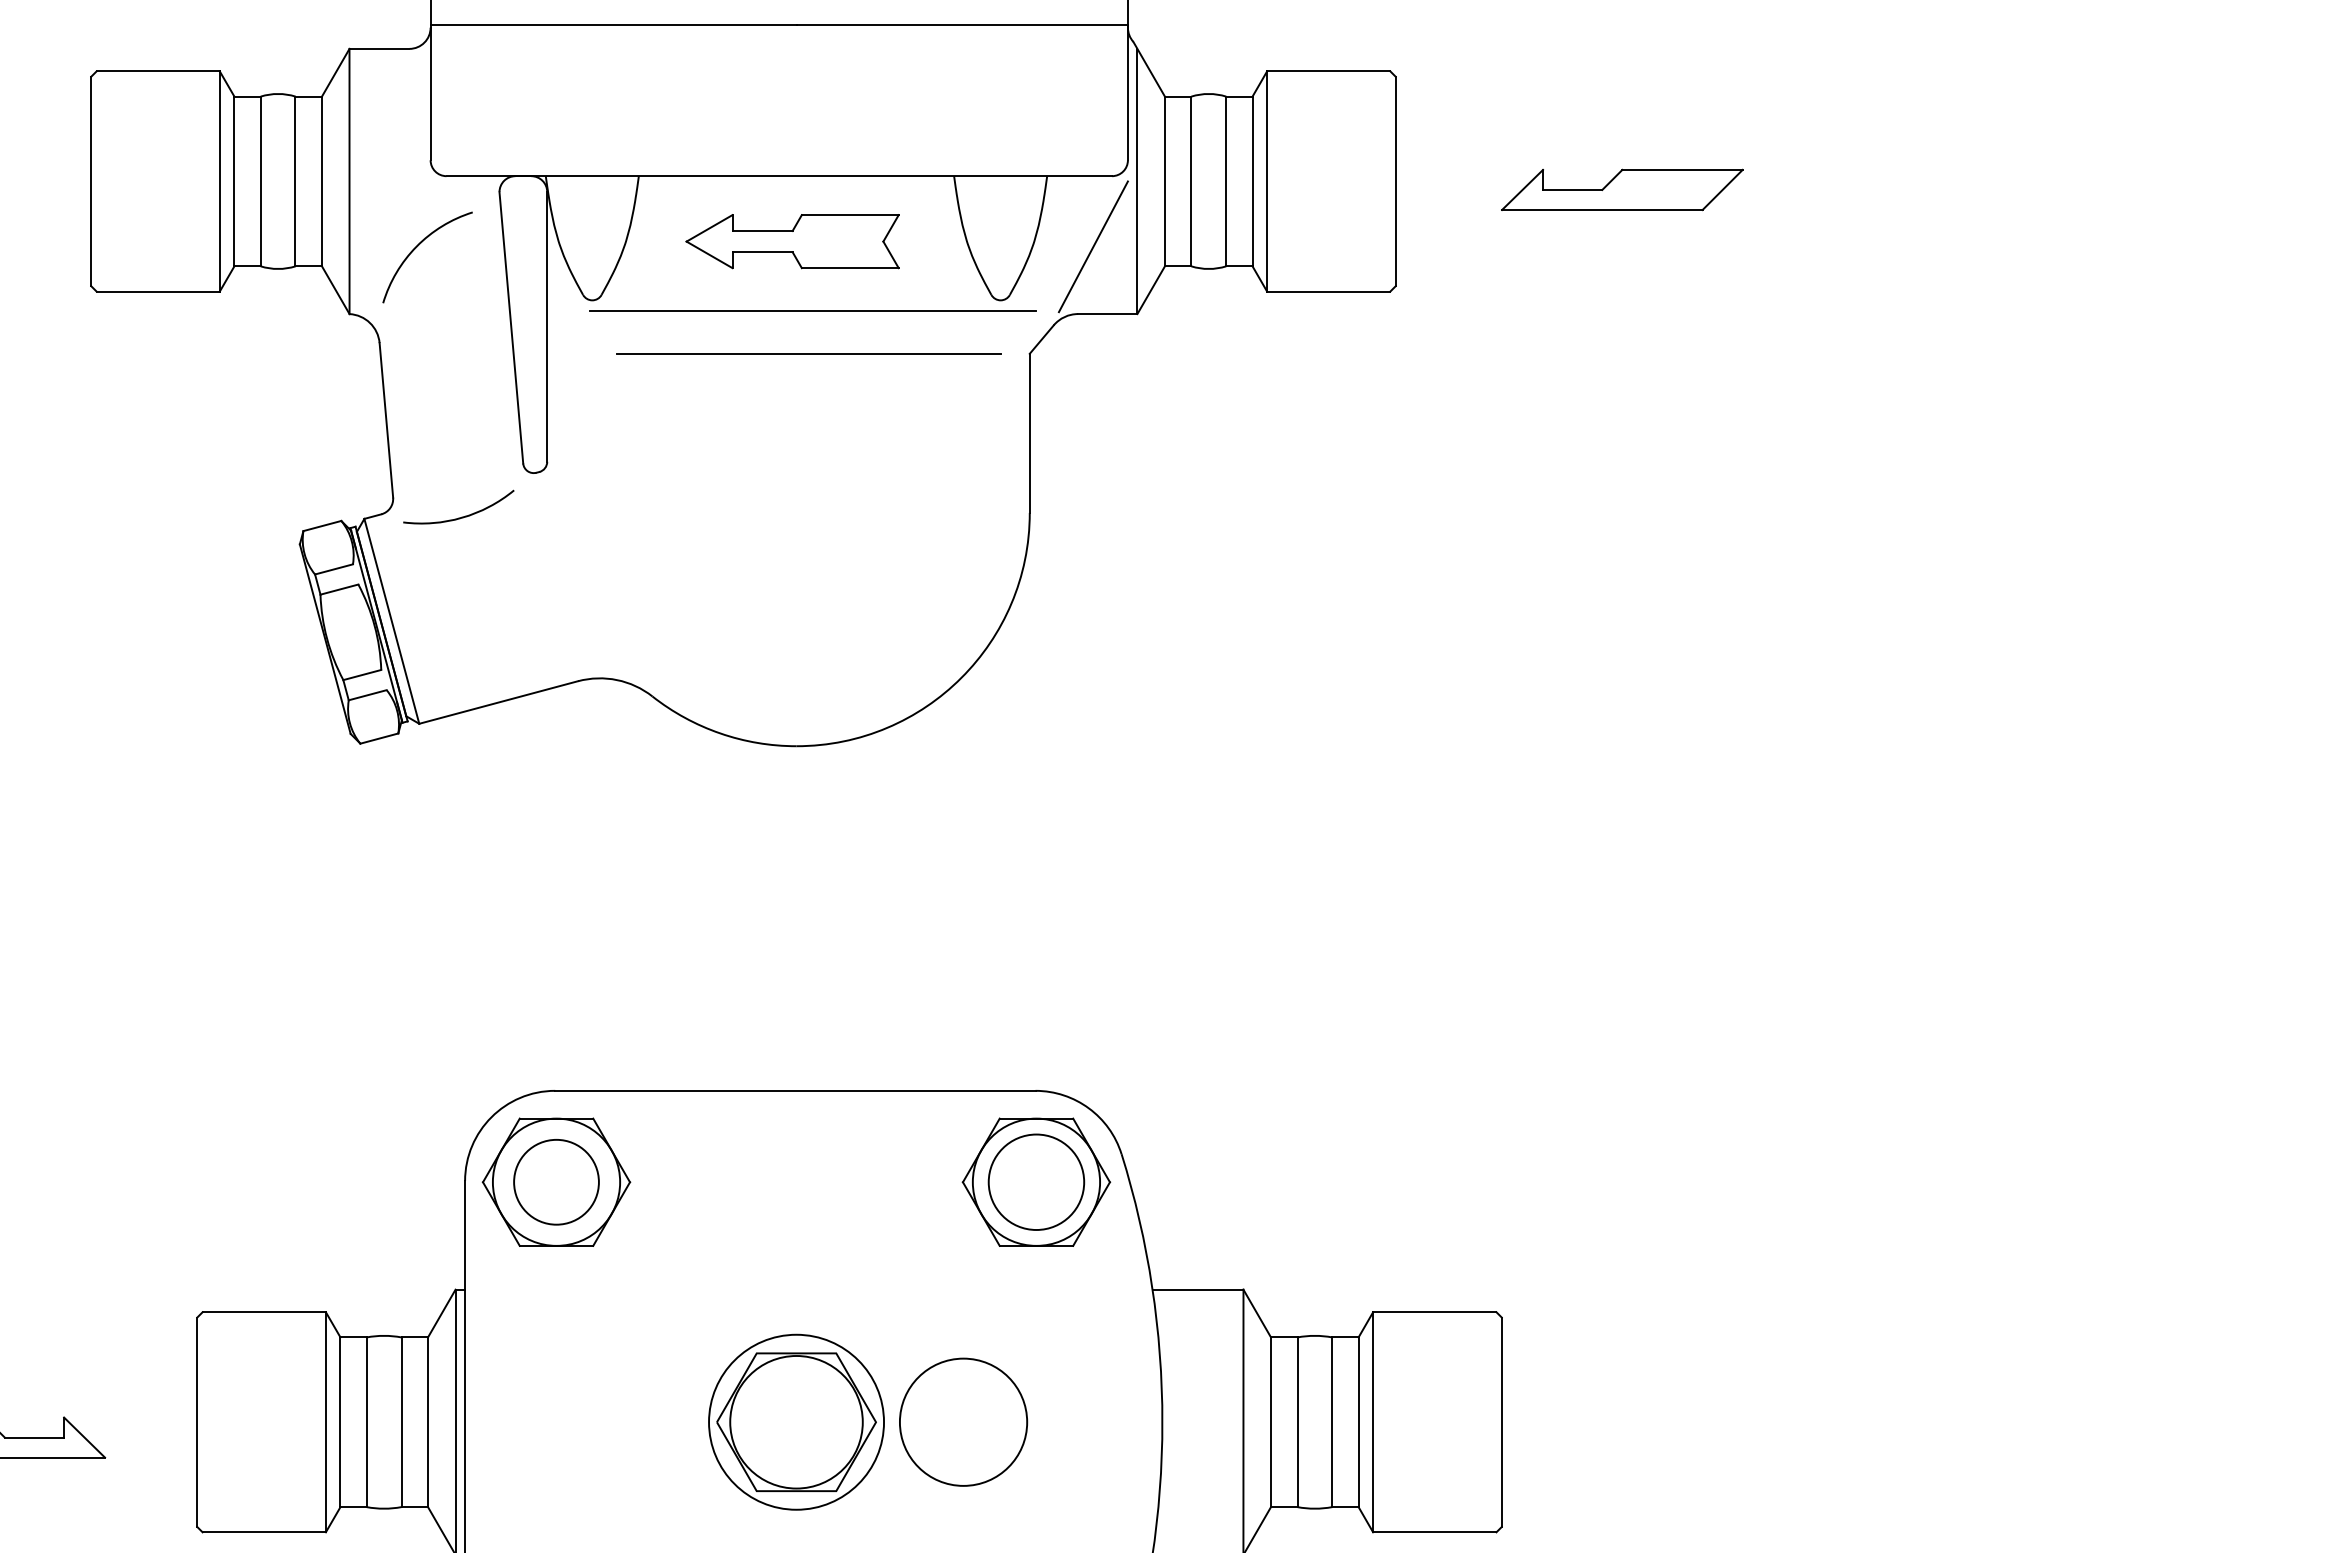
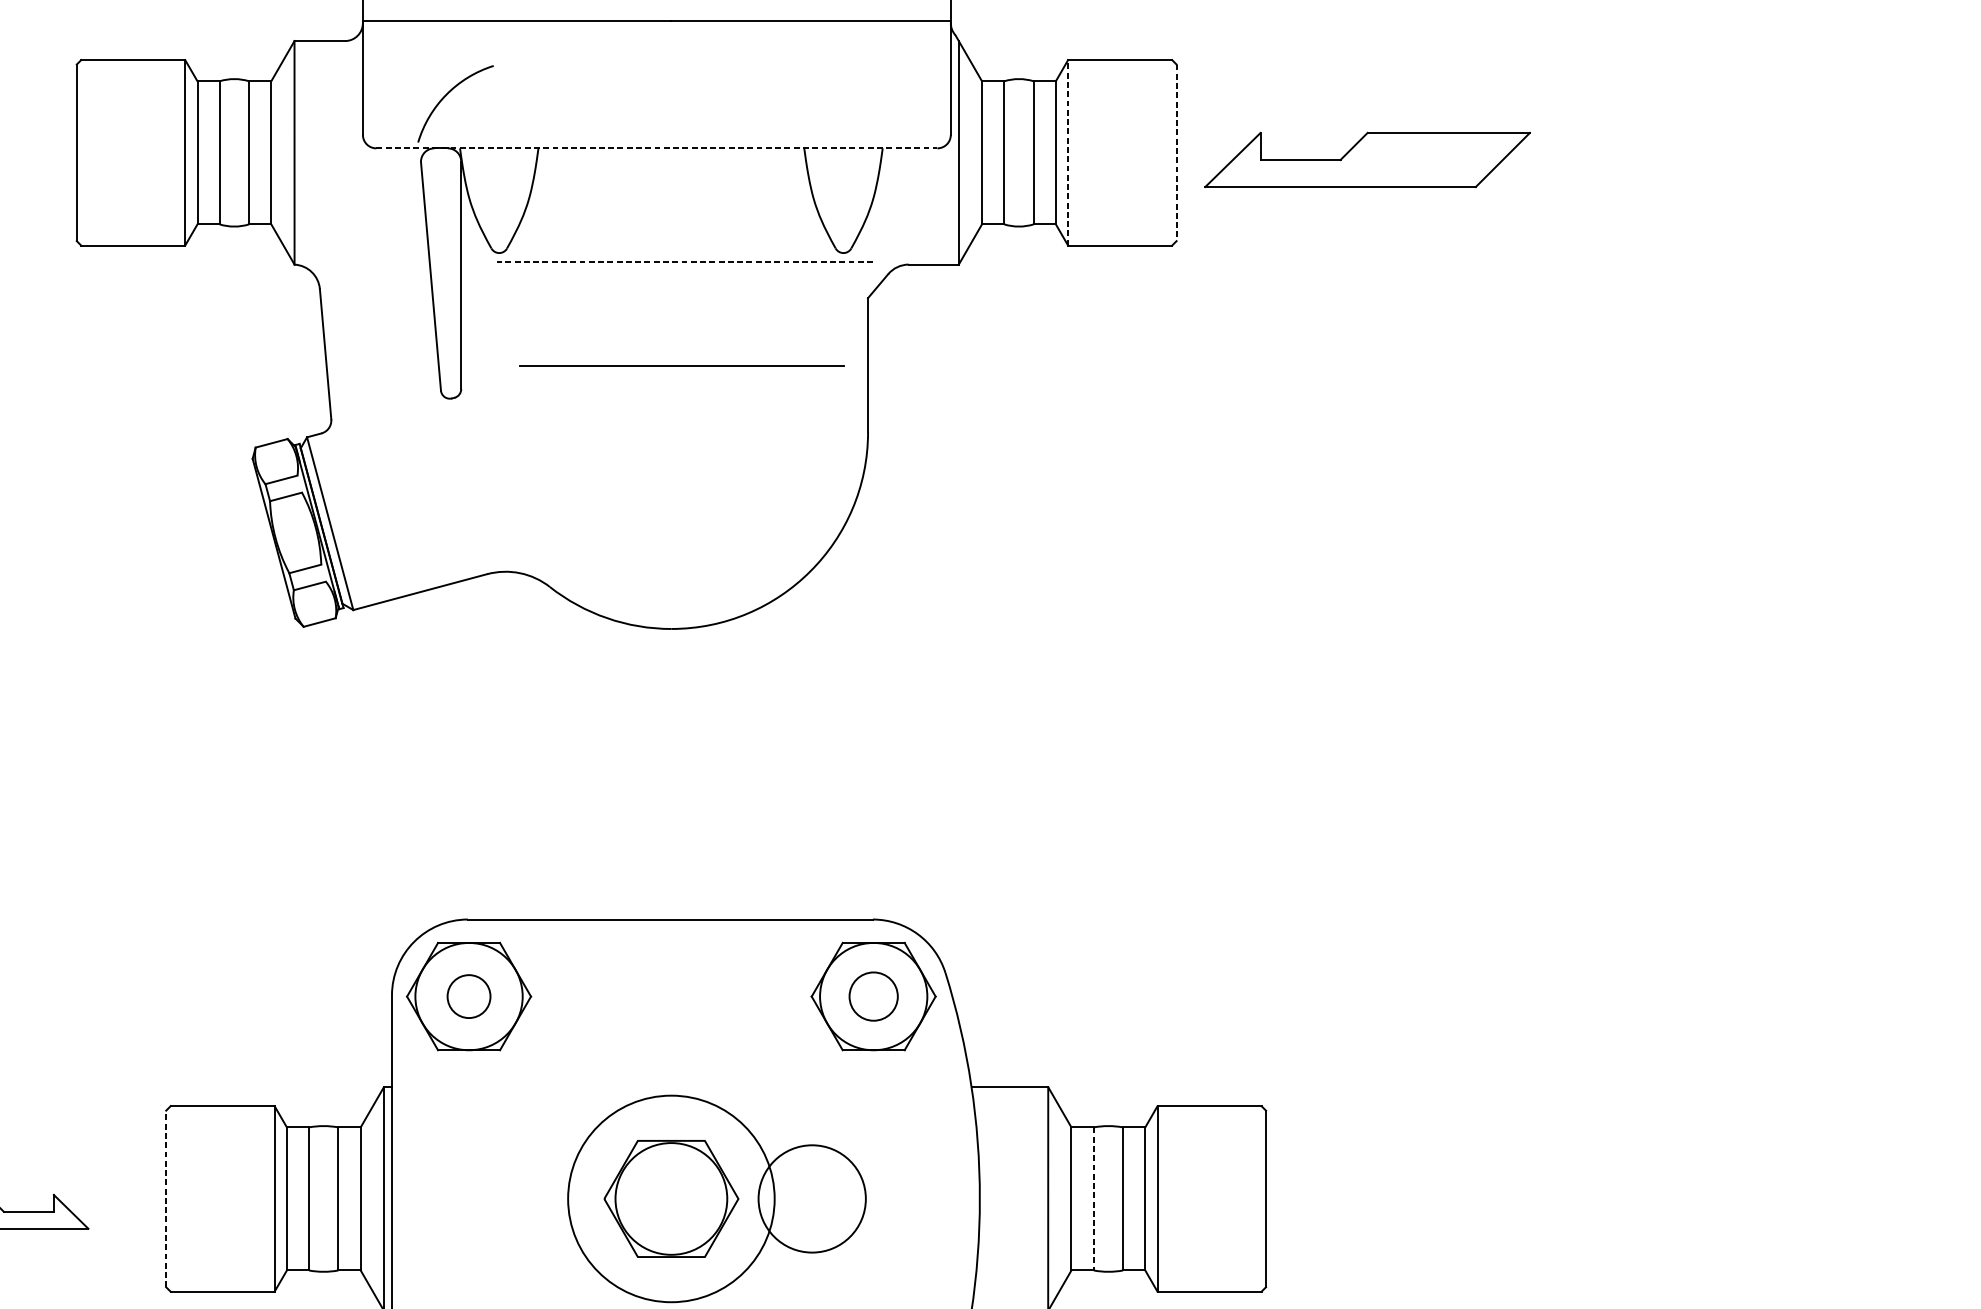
line: (779, 176) -> (657, 148), solid -> dashed
line: (1267, 180) -> (1068, 152), solid -> dashed
line: (1395, 181) -> (1176, 152), solid -> dashed
part: (1622, 189) -> (1367, 159), size x1.6
part: (792, 241) -> (668, 203), removed
line: (1092, 246) -> (920, 207), removed
arc: (417, 247) -> (447, 95), moved
line: (812, 311) -> (684, 262), solid -> dashed
line: (808, 353) -> (681, 365), moved
arc: (461, 516) -> (388, 435), removed
circle: (556, 1181) -> (469, 995), size x0.6
circle: (1036, 1181) -> (873, 995), size x0.6
circle: (796, 1421) -> (671, 1198), size x1.4
line: (197, 1422) -> (166, 1199), solid -> dashed
line: (1297, 1422) -> (1093, 1199), solid -> dashed

